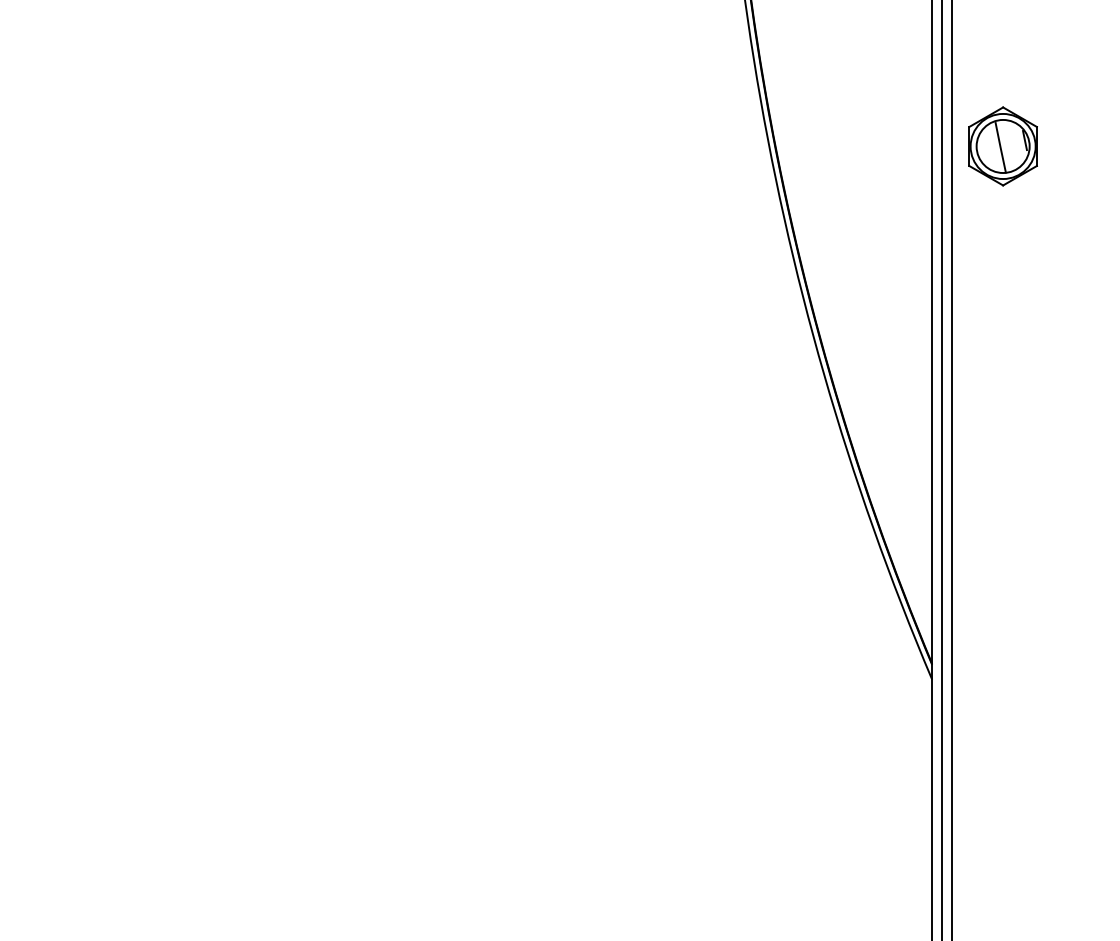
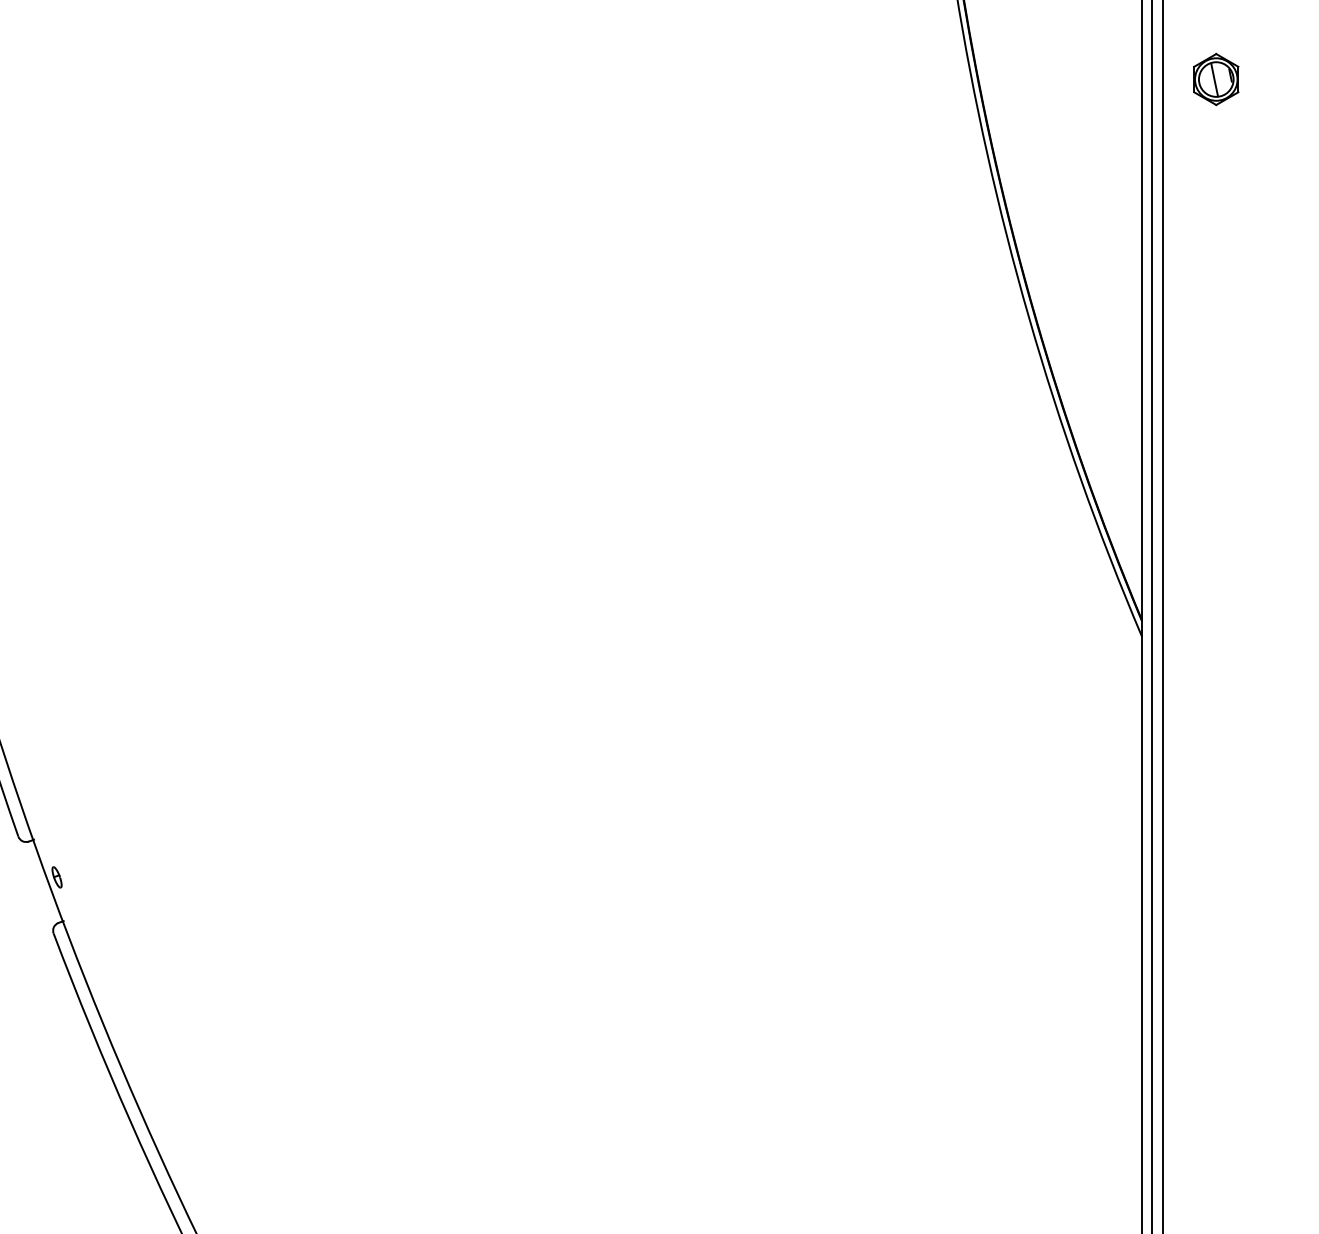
part: (1003, 146) -> (1216, 79), size x0.62

